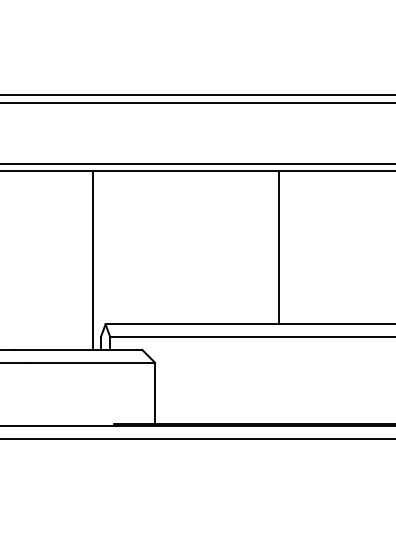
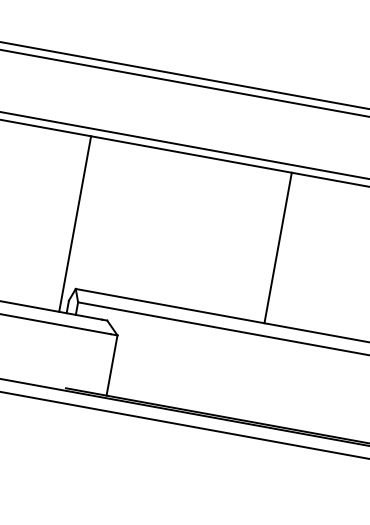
line: (279, 247) -> (278, 247), moved

